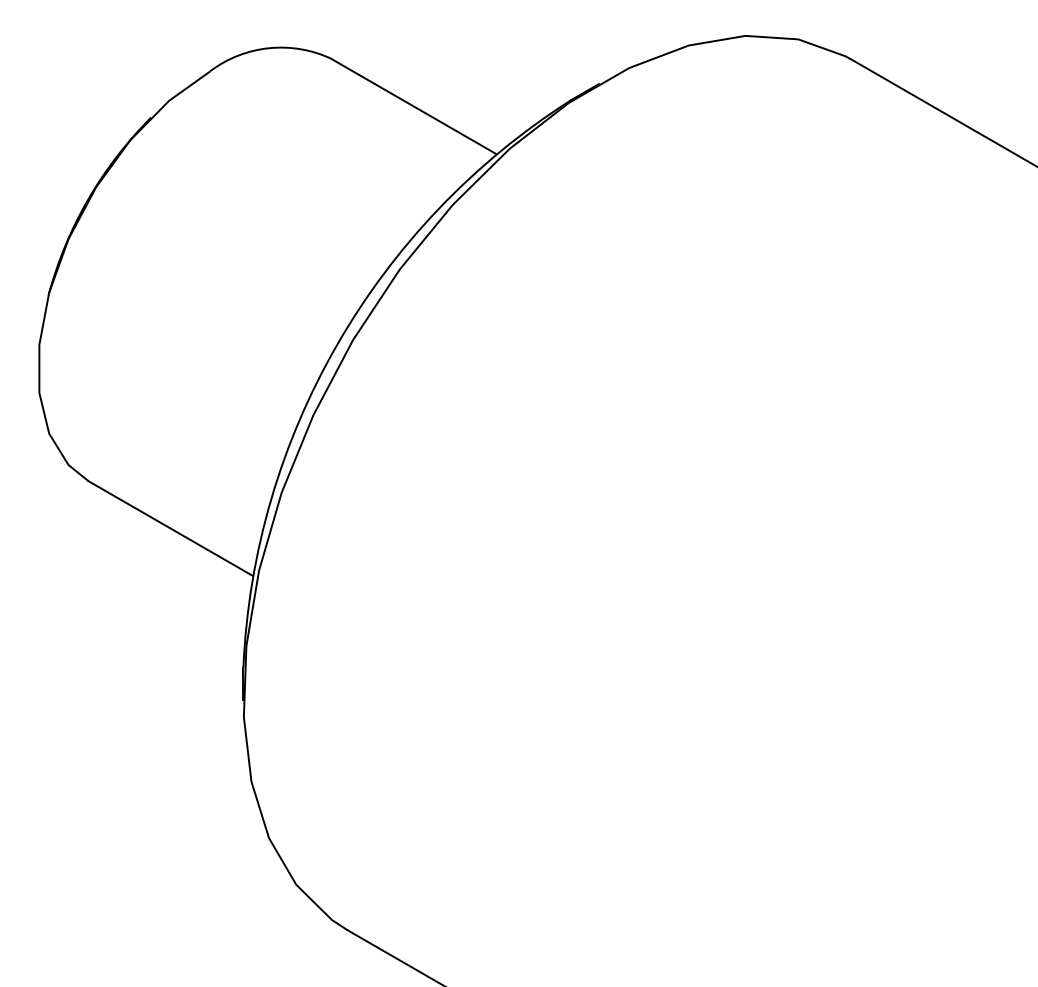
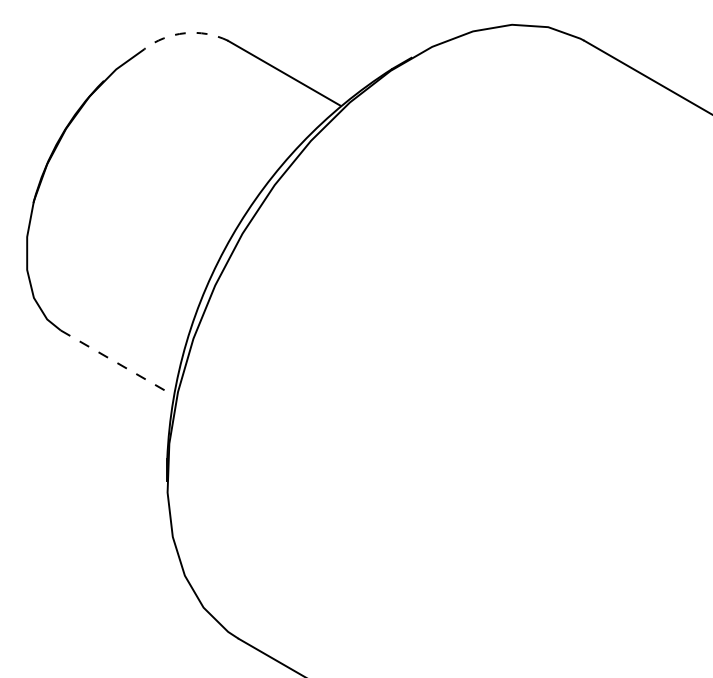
arc: (269, 48) -> (185, 33), solid -> dashed
line: (170, 527) -> (117, 362), solid -> dashed

